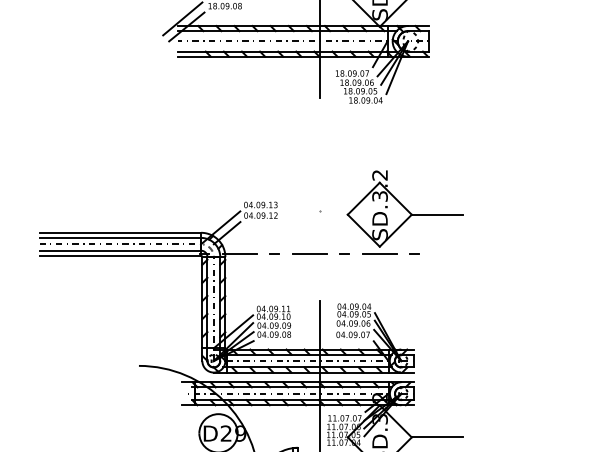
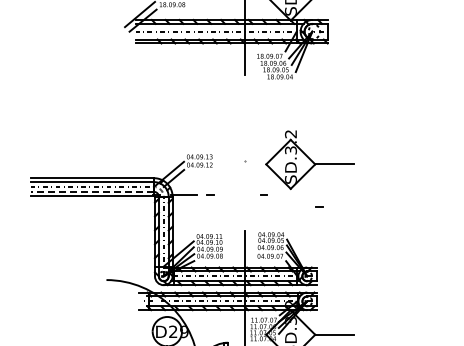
line: (120, 250) -> (92, 191), solid -> dashed
line: (310, 254) -> (237, 194), removed
line: (379, 254) -> (290, 194), removed
line: (414, 254) -> (319, 206), moved

